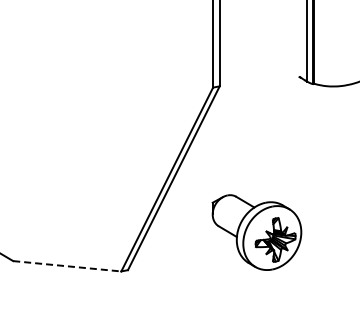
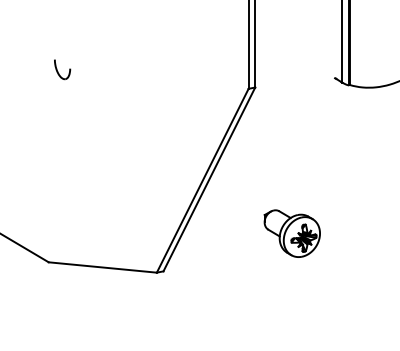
part: (26, 68) -> (62, 69), added
part: (255, 232) -> (291, 233), size x0.62
line: (67, 266) -> (103, 267), dashed -> solid

